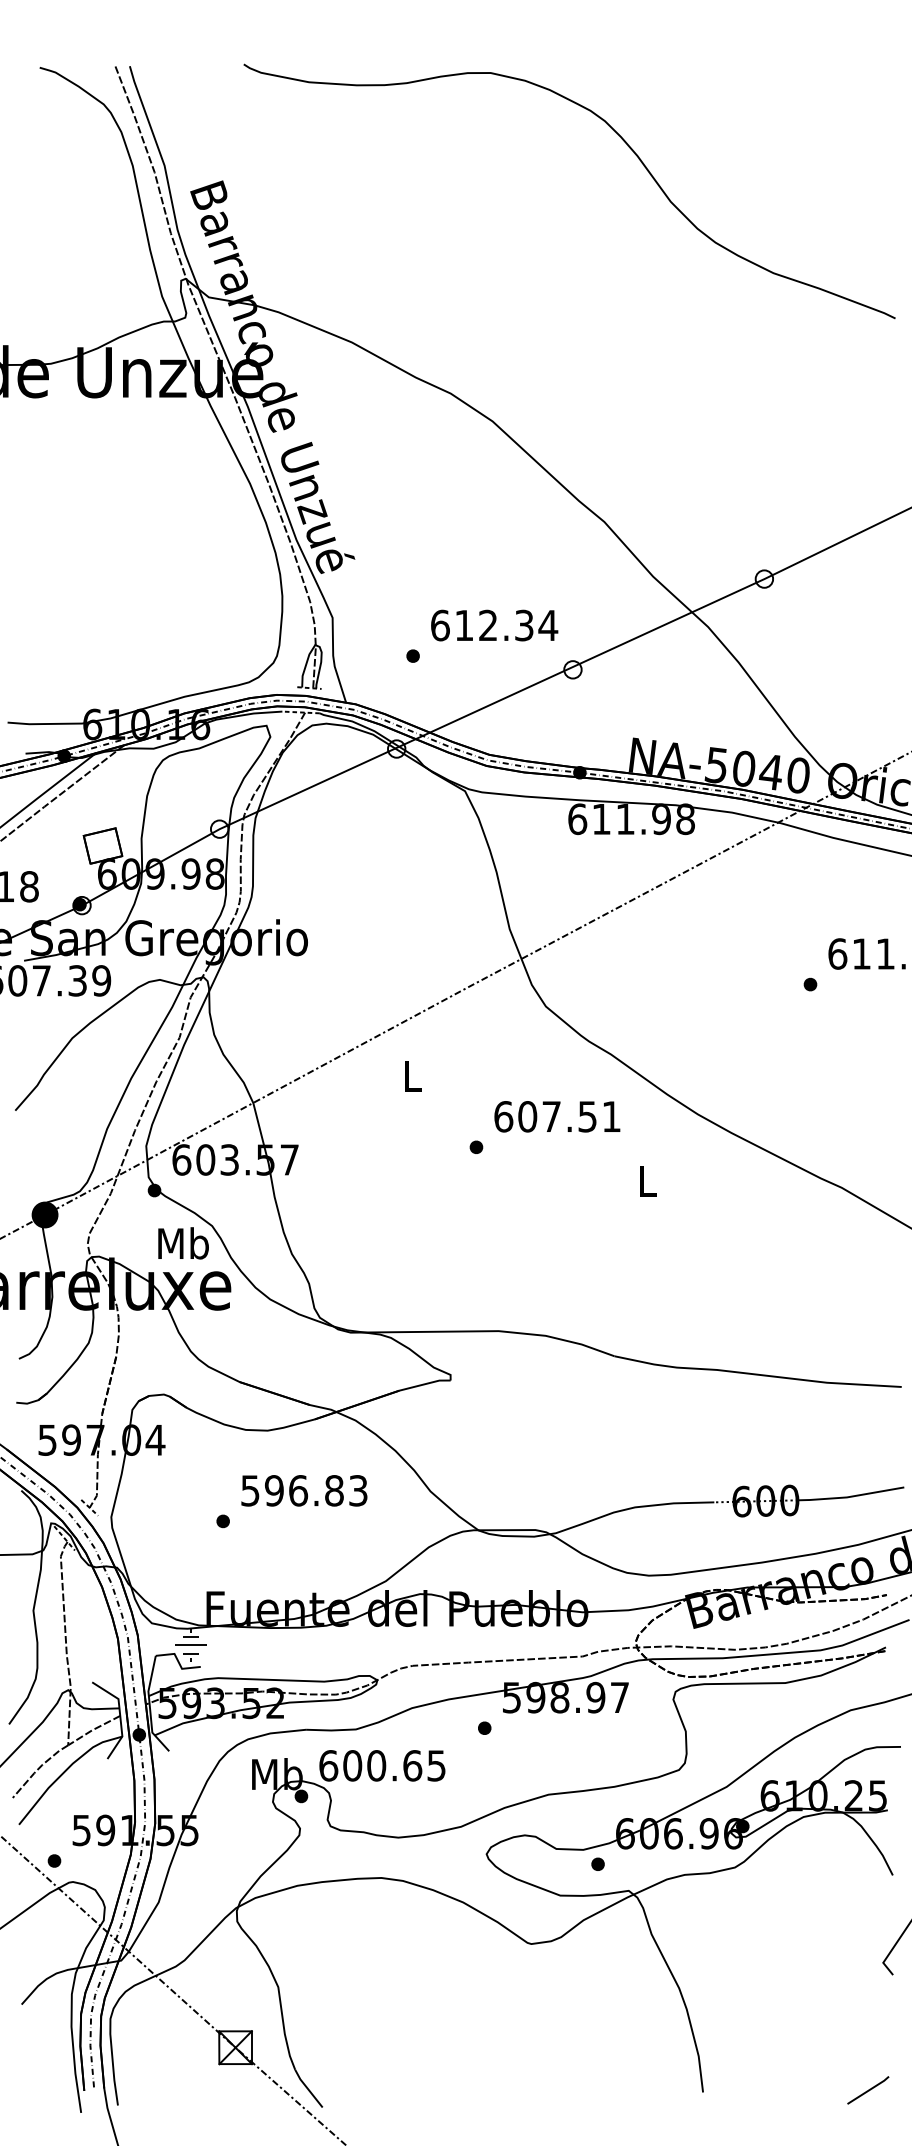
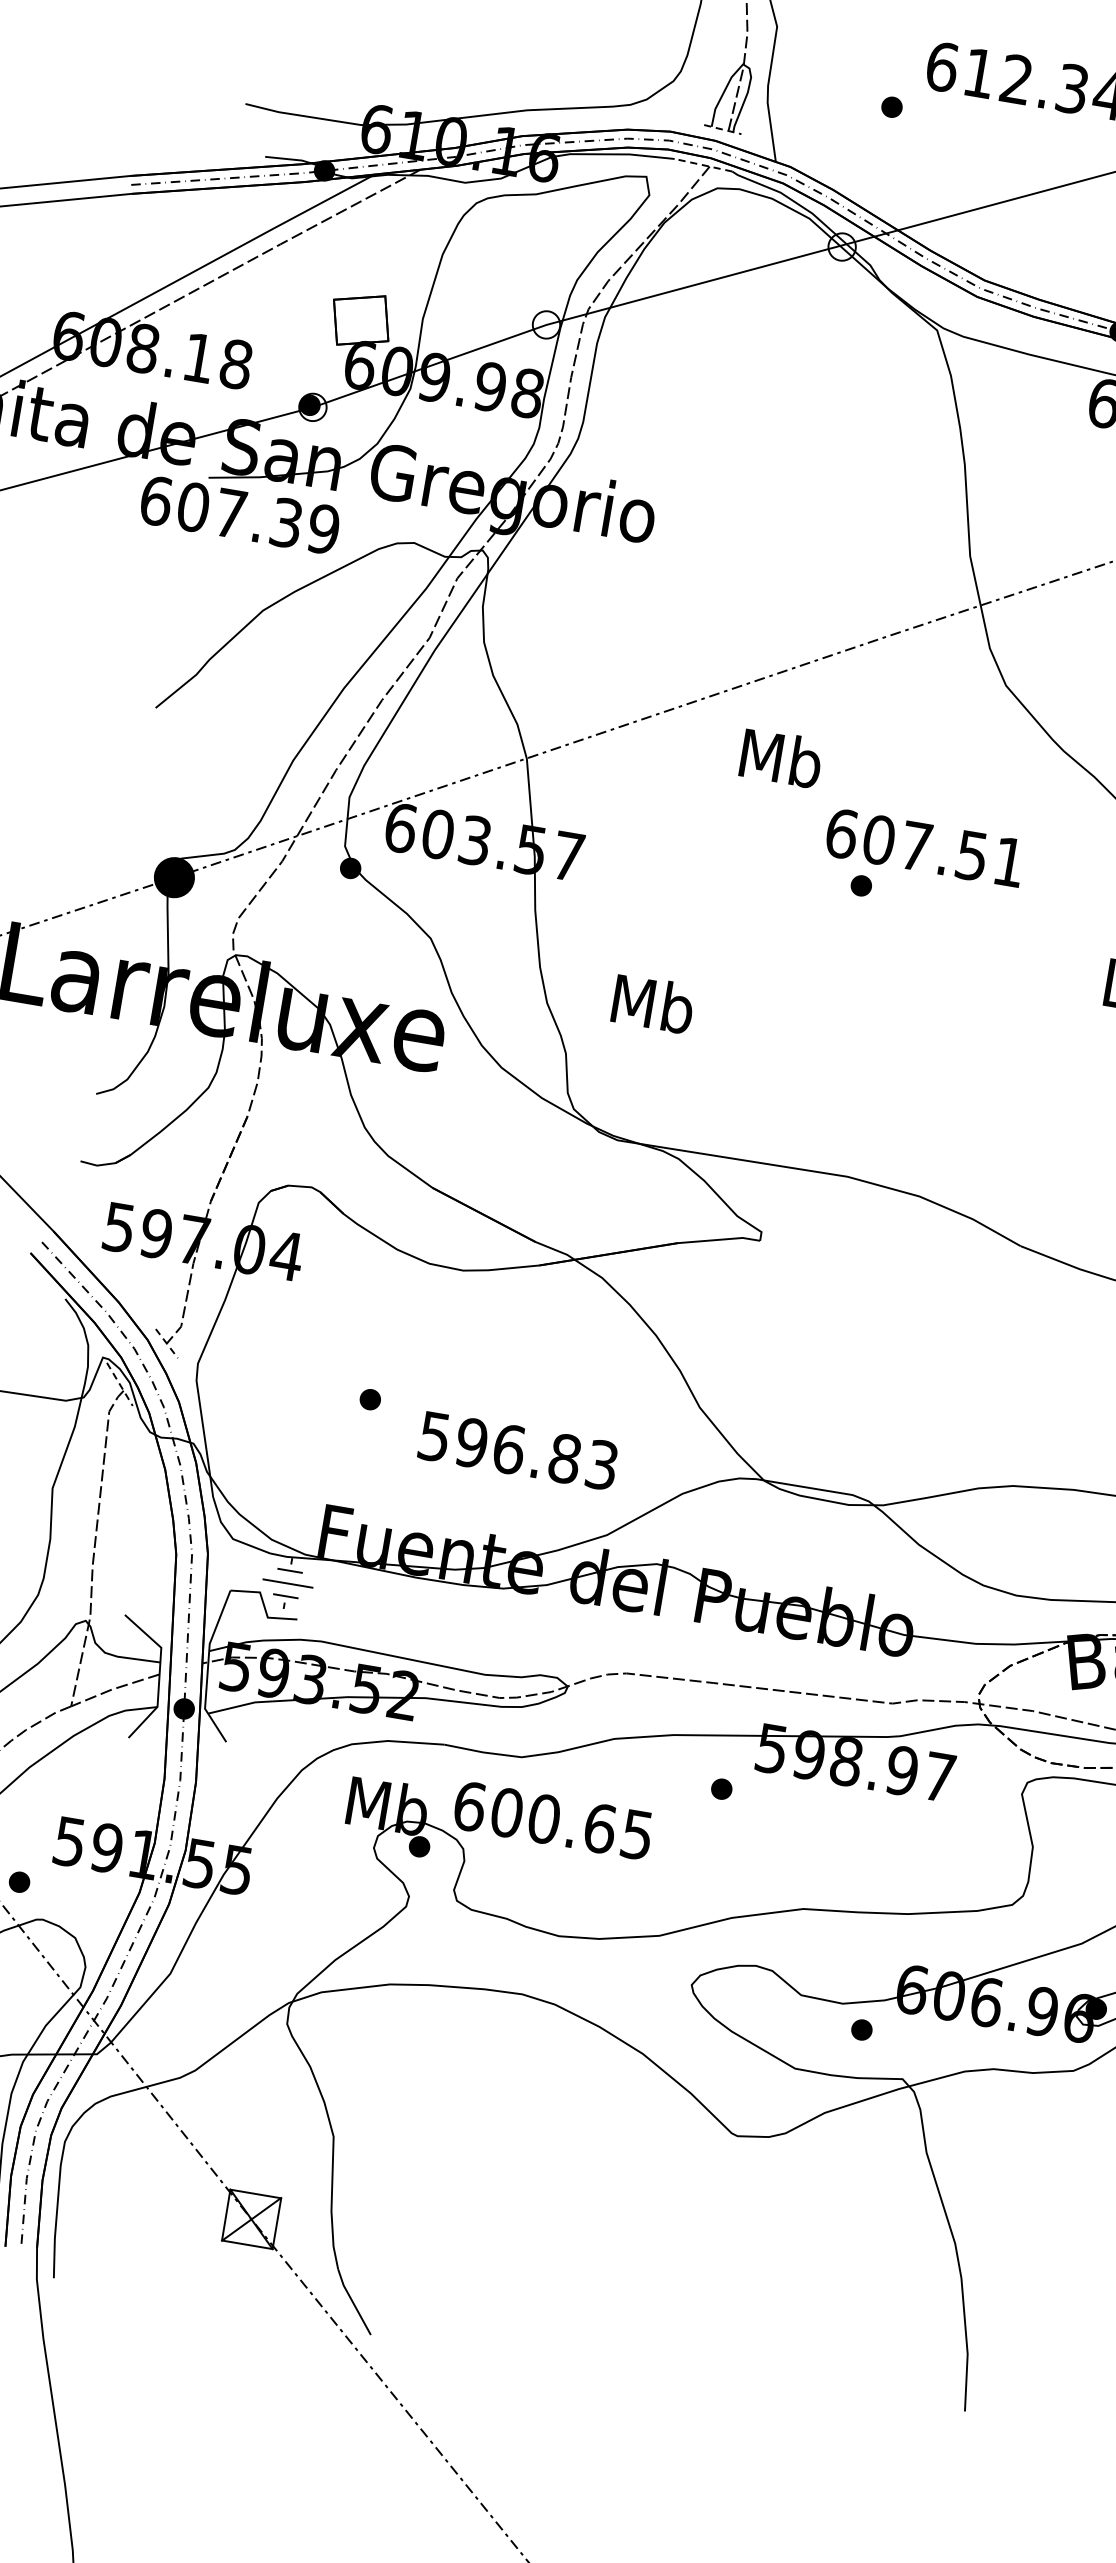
text: (412, 1075) -> (781, 757), L -> Mb
text: (557, 1116) -> (925, 847), moved
text: (183, 1243) -> (653, 1004), moved
text: (304, 1490) -> (518, 1450), moved

